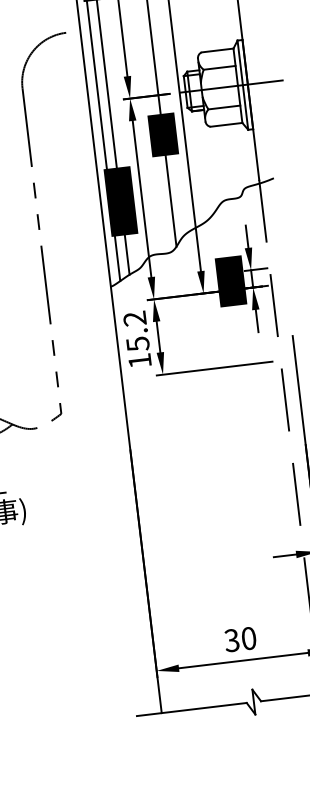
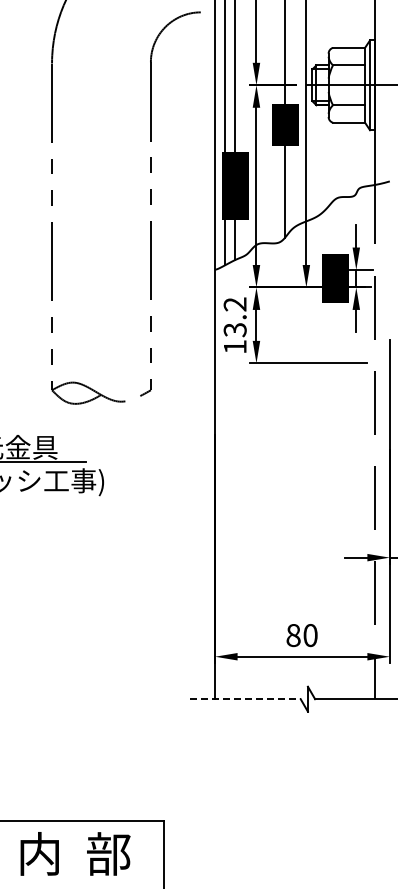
text: (137, 343) -> (234, 329), 15.2 -> 13.2
text: (232, 640) -> (293, 635), 30 -> 80
line: (191, 709) -> (245, 699), solid -> dashed

